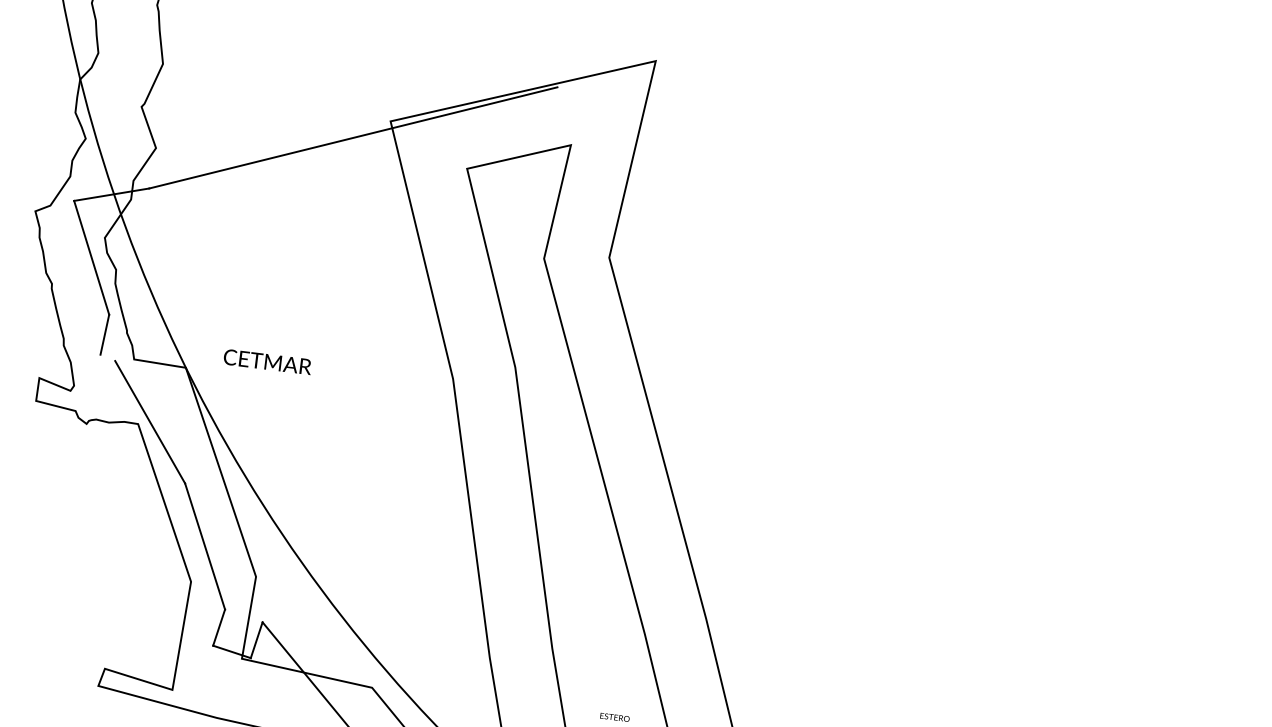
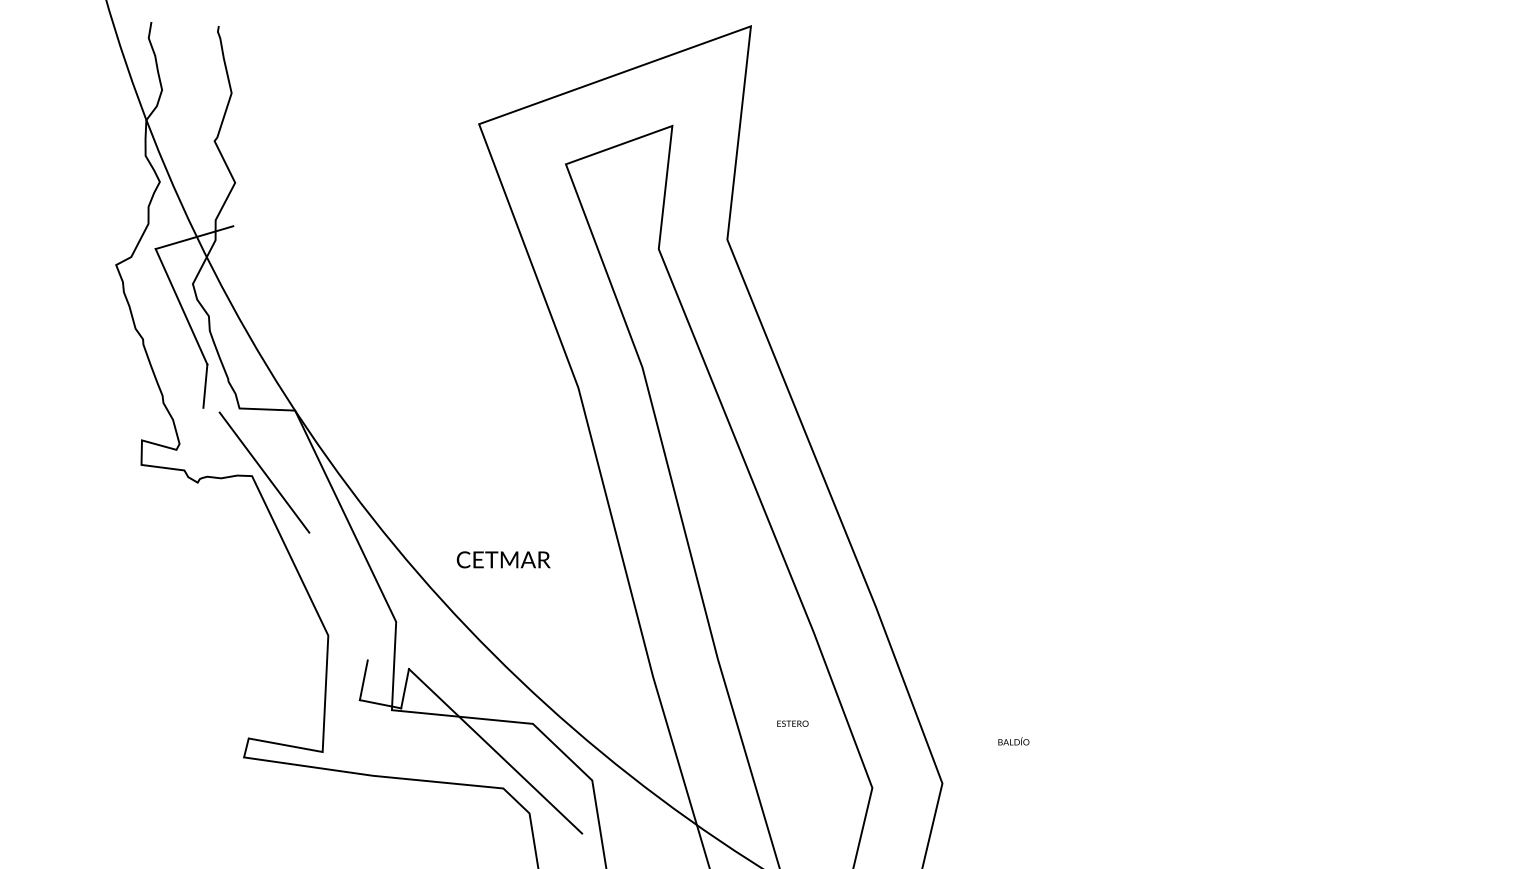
line: (352, 137) -> (441, 146), removed
text: (267, 361) -> (503, 559), moved
line: (205, 546) -> (338, 596), removed

